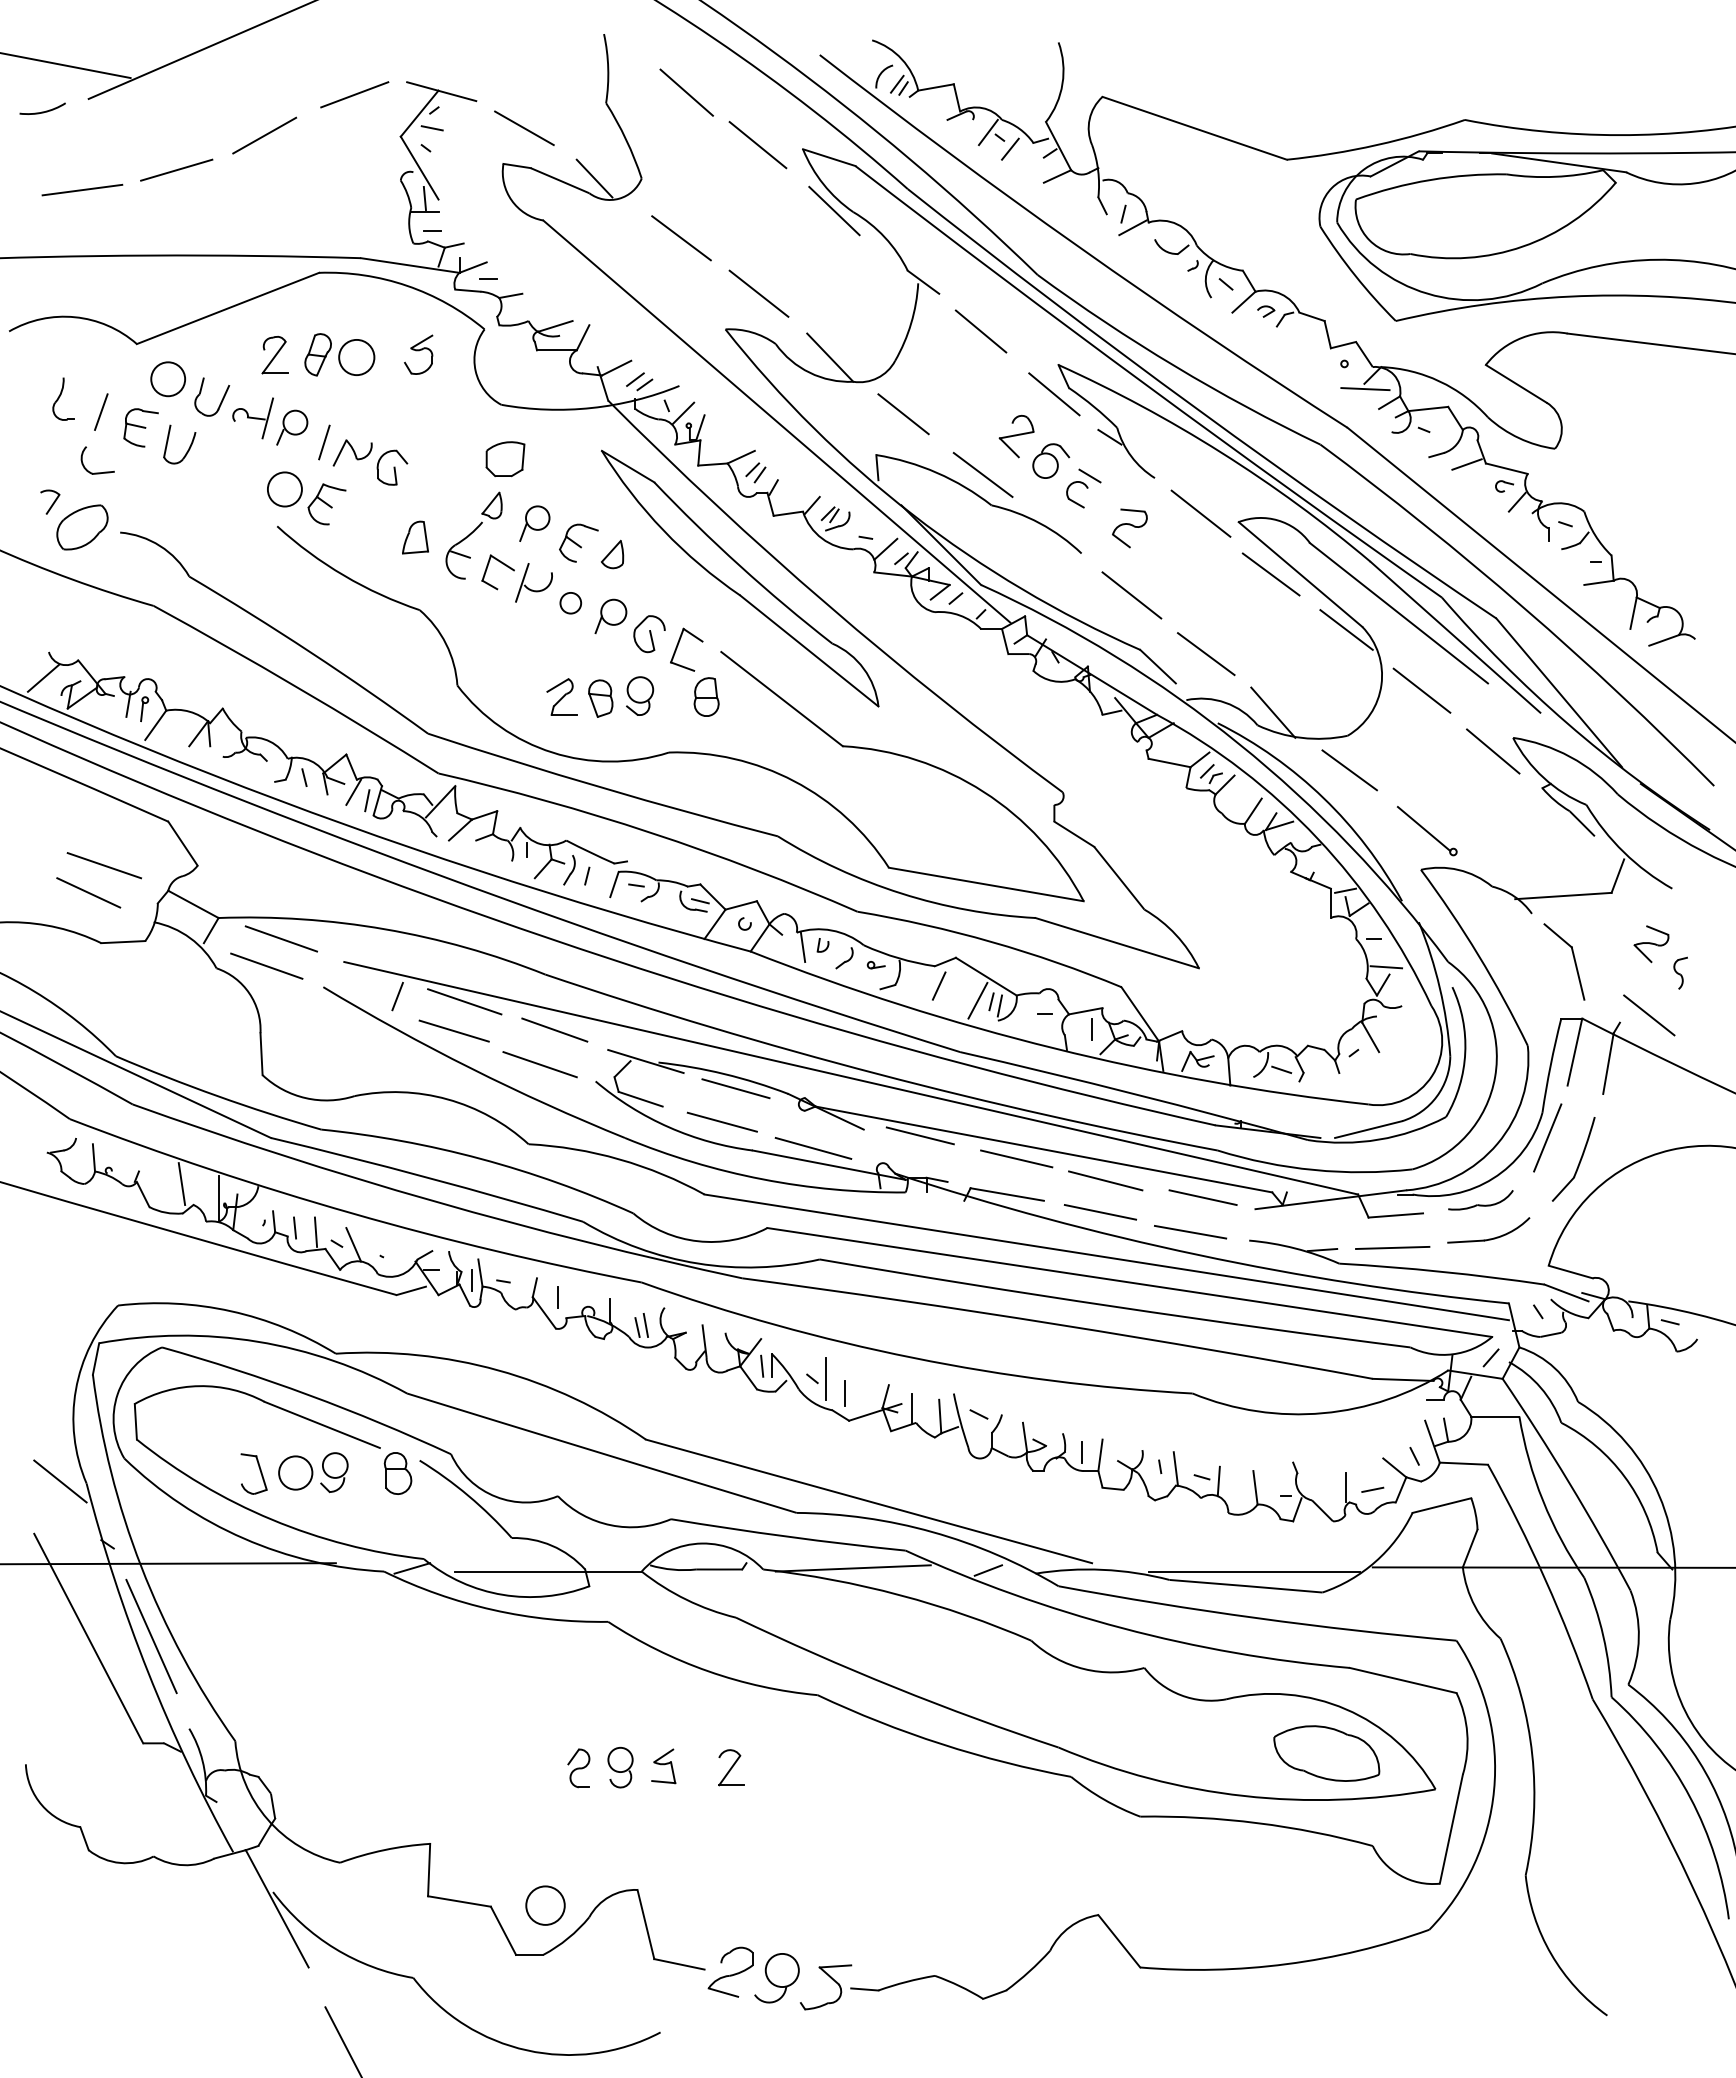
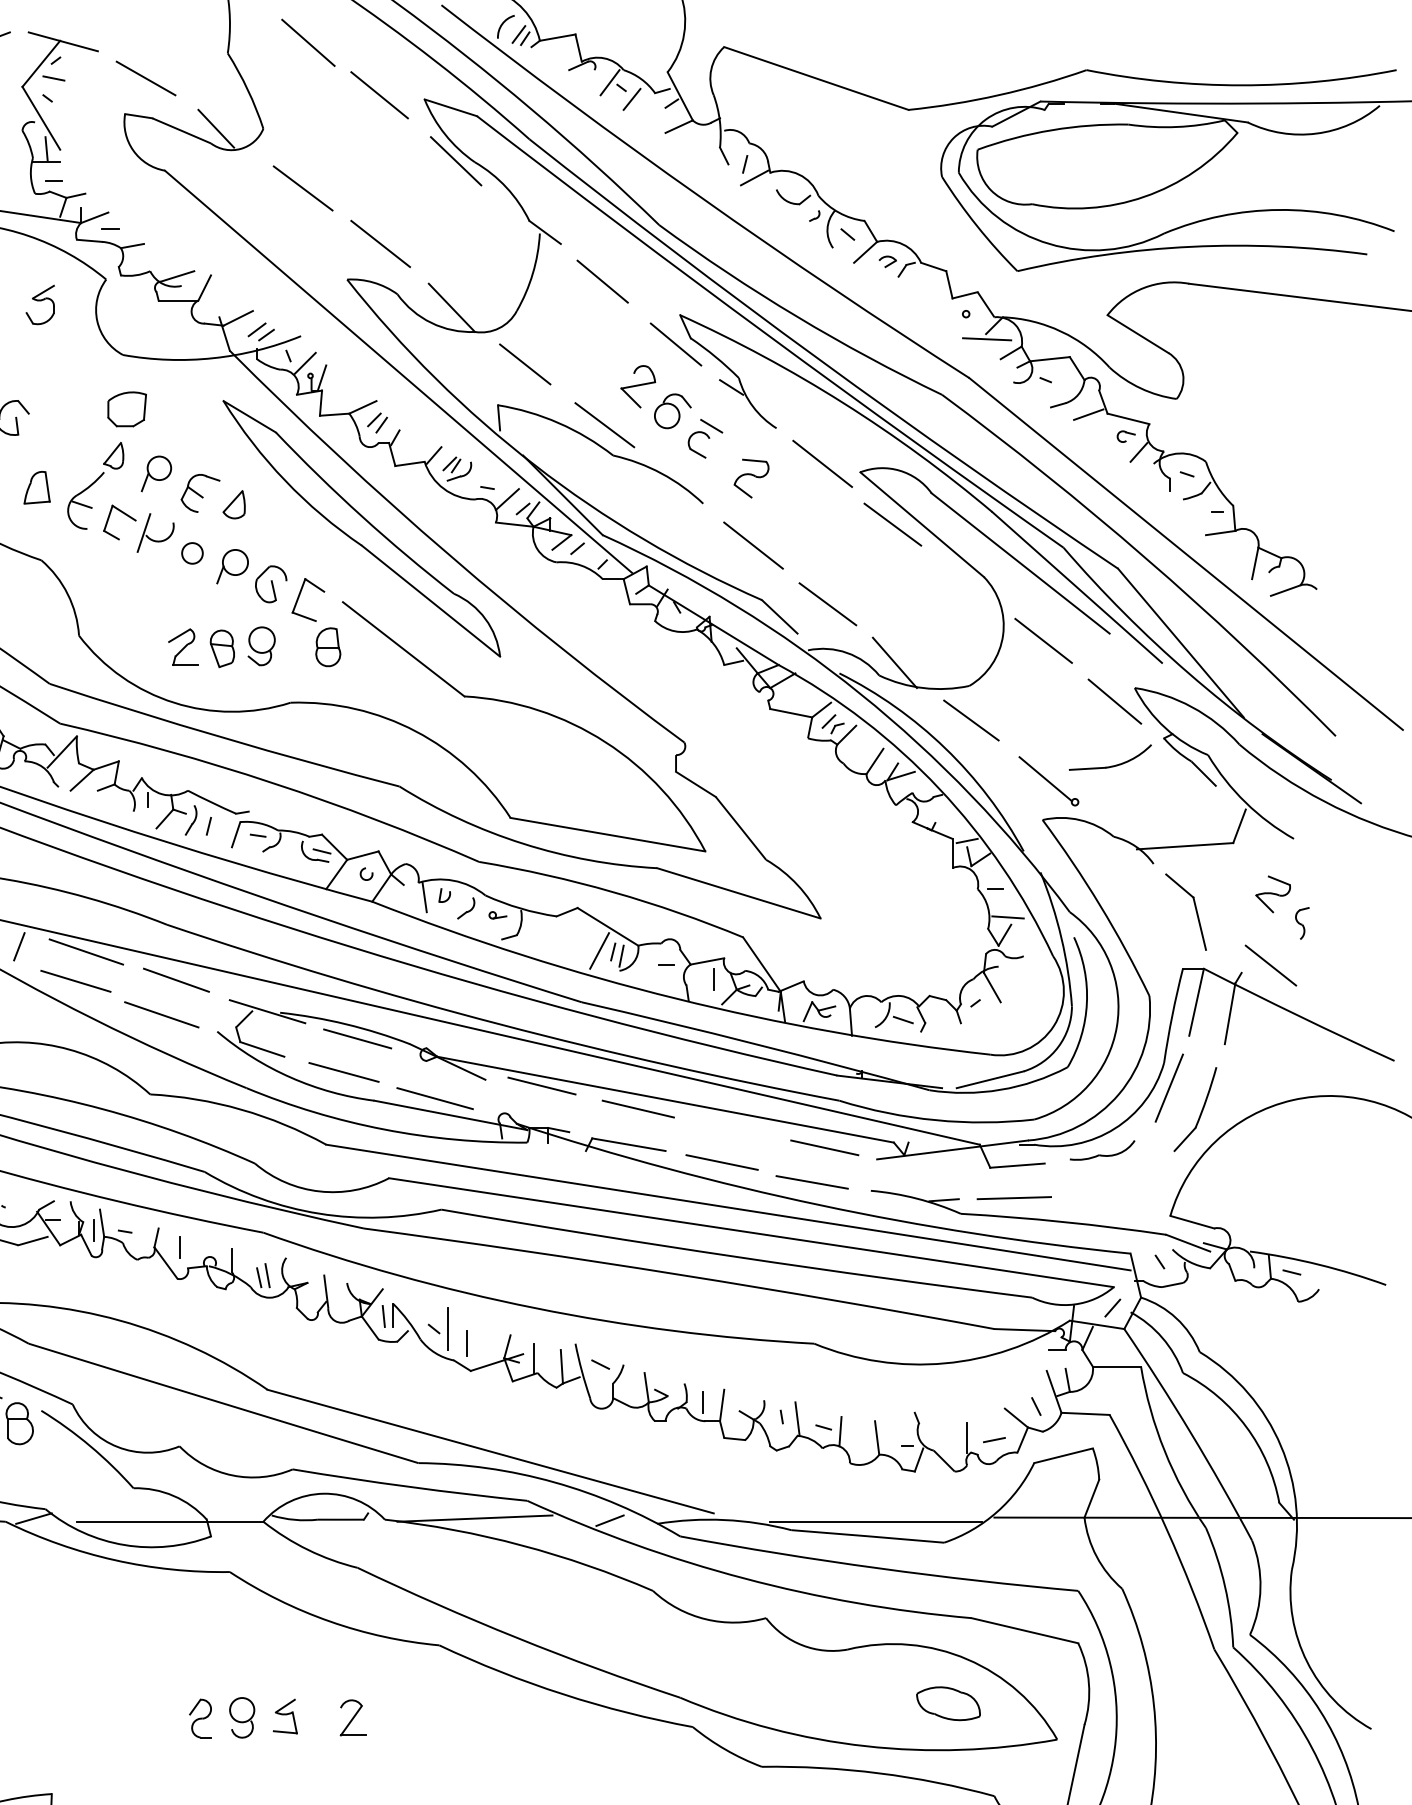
line: (1346, 629) -> (968, 579), removed
line: (939, 985) -> (561, 935), removed
line: (1105, 1180) -> (727, 1130), removed
part: (1488, 1238) -> (1110, 765), moved
part: (1326, 1753) -> (948, 1703), size x0.6

